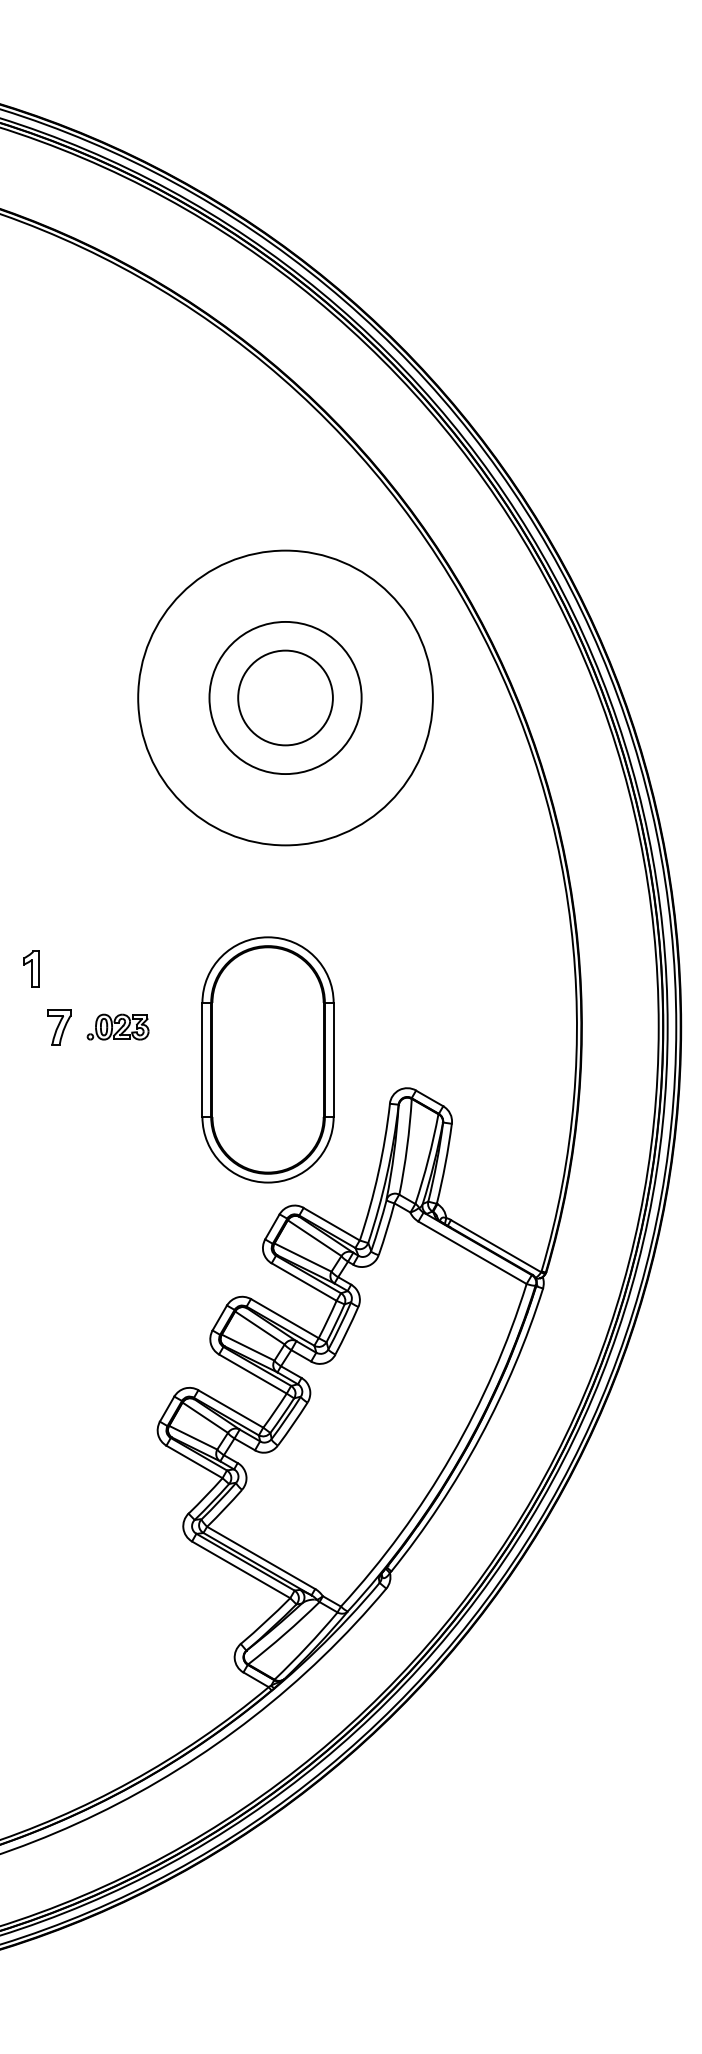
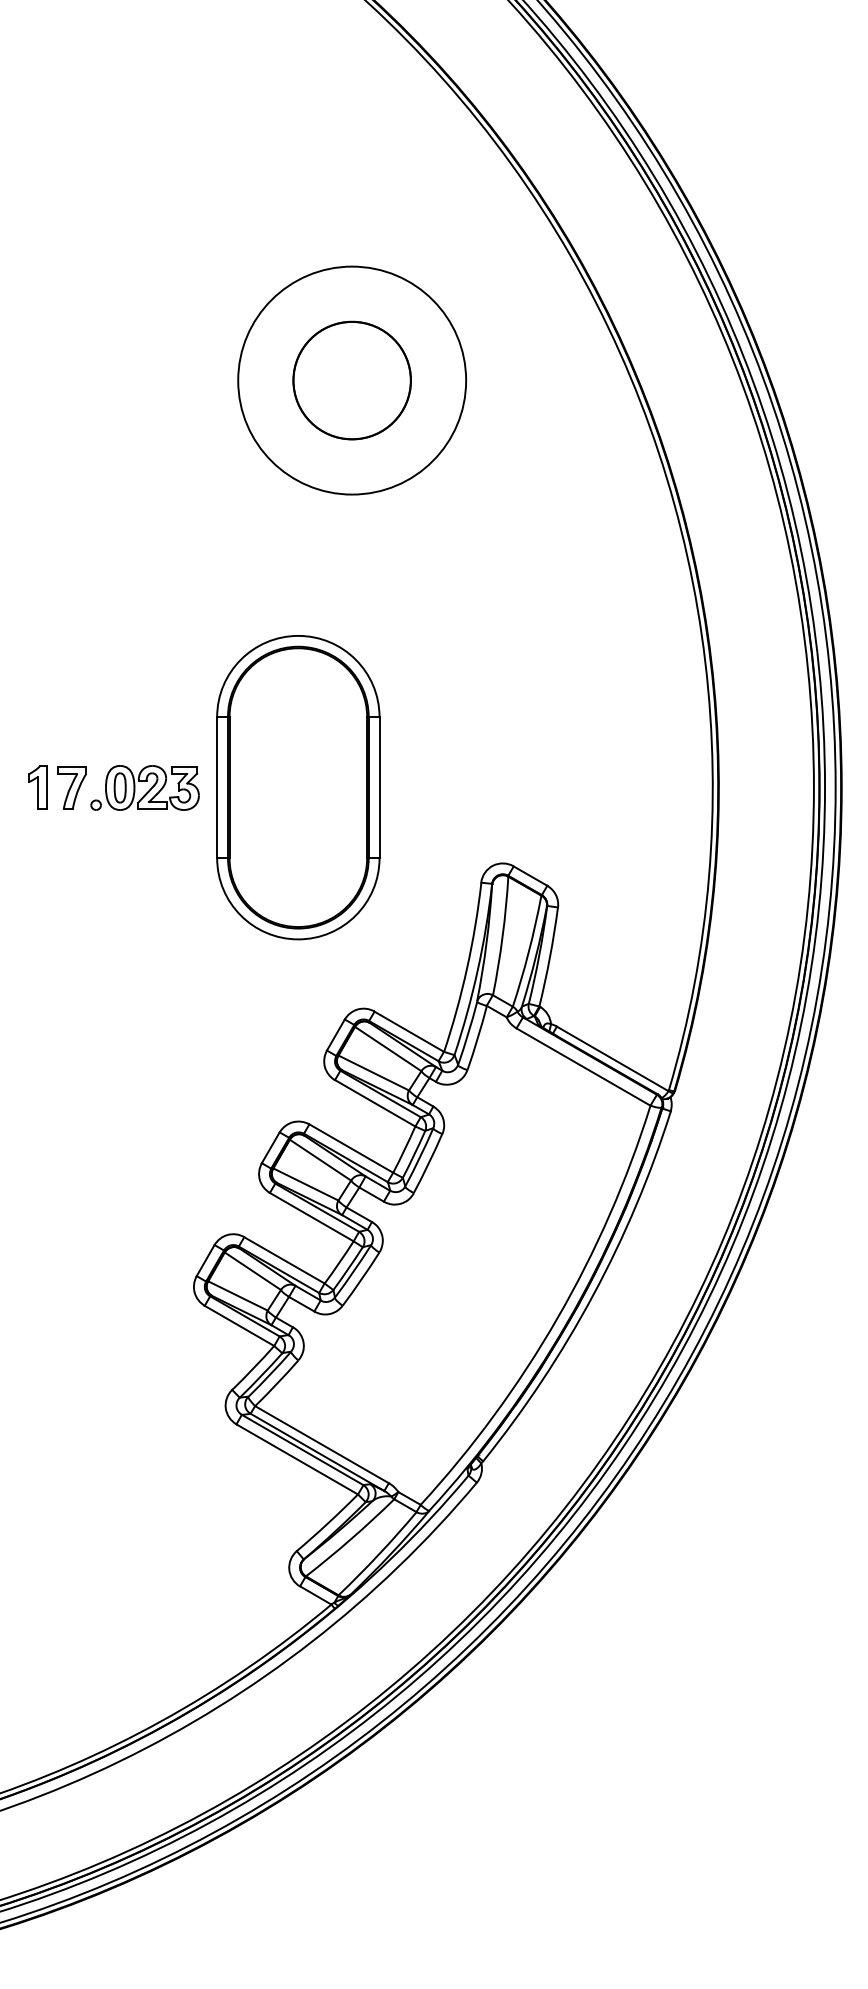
circle: (285, 697) -> (352, 379), size x0.62
circle: (285, 697) -> (352, 379), size x0.62
part: (31, 968) -> (37, 787), moved
part: (117, 1026) -> (144, 787), size x1.43
part: (267, 1059) -> (297, 787), moved

